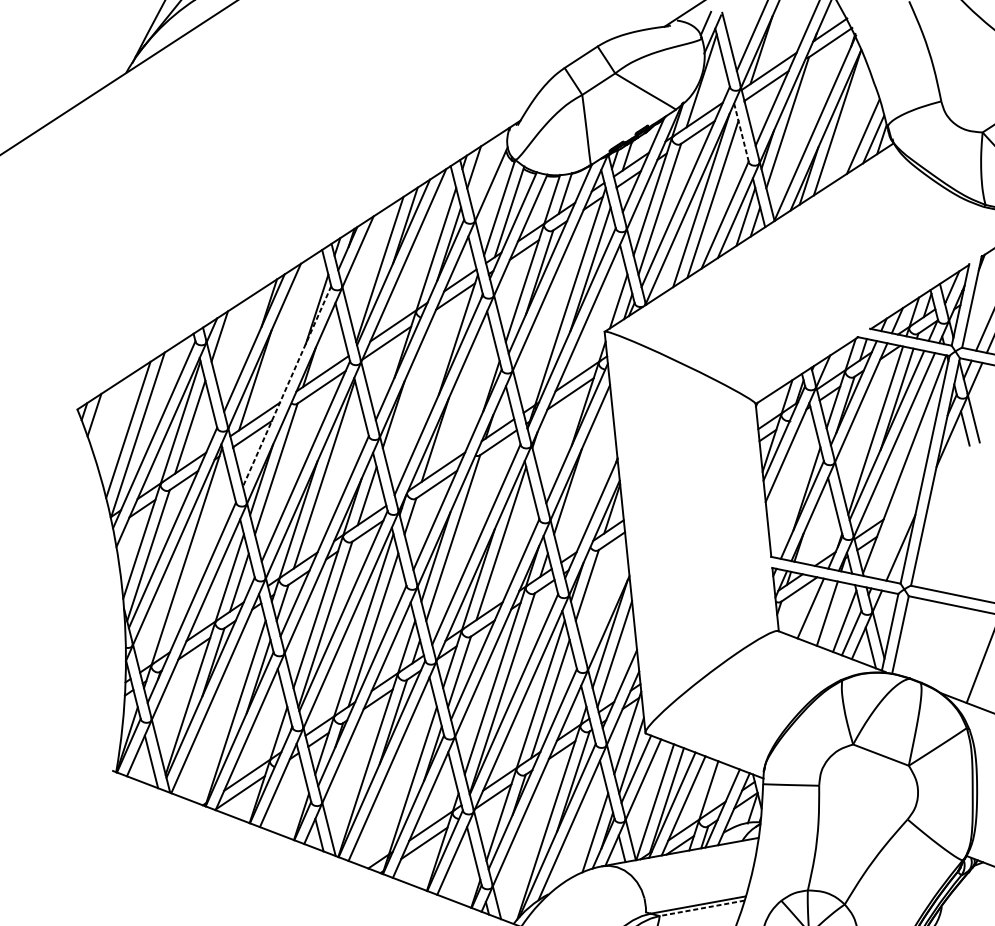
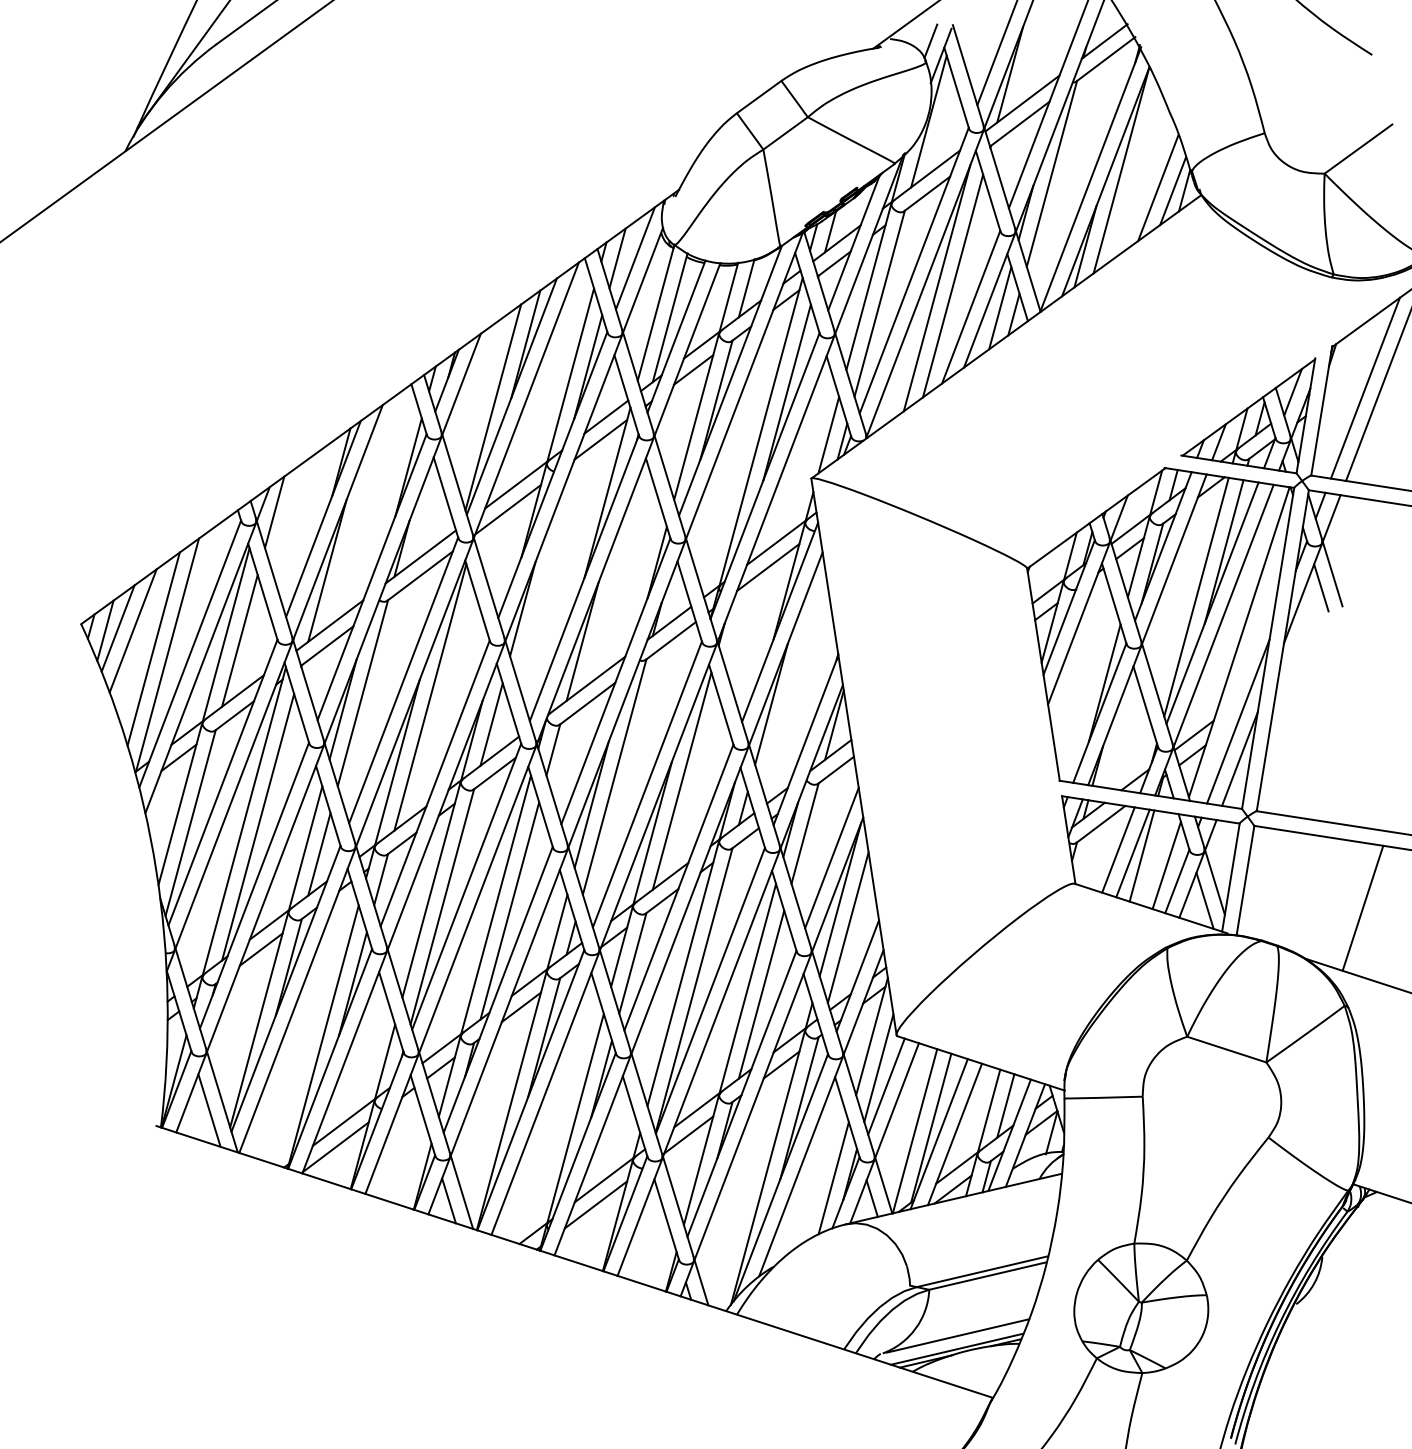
line: (741, 133) -> (988, 191), dashed -> solid
line: (486, 168) -> (634, 258), added
line: (287, 386) -> (372, 577), dashed -> solid
line: (103, 413) -> (117, 628), added
line: (113, 415) -> (132, 630), added
line: (901, 521) -> (1238, 721), added
line: (196, 561) -> (258, 827), added
line: (605, 603) -> (831, 857), added
line: (820, 611) -> (1132, 853), added
line: (720, 787) -> (1005, 1105), added
line: (701, 908) -> (987, 1276), dashed -> solid

